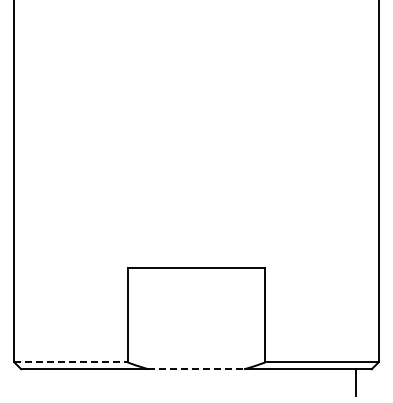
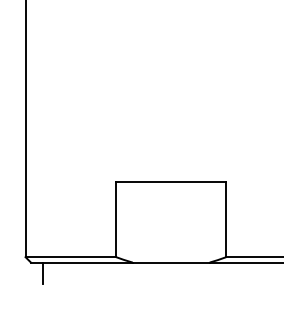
line: (71, 362) -> (71, 257), dashed -> solid
line: (196, 369) -> (171, 262), dashed -> solid
line: (36, 382) -> (43, 273), added

